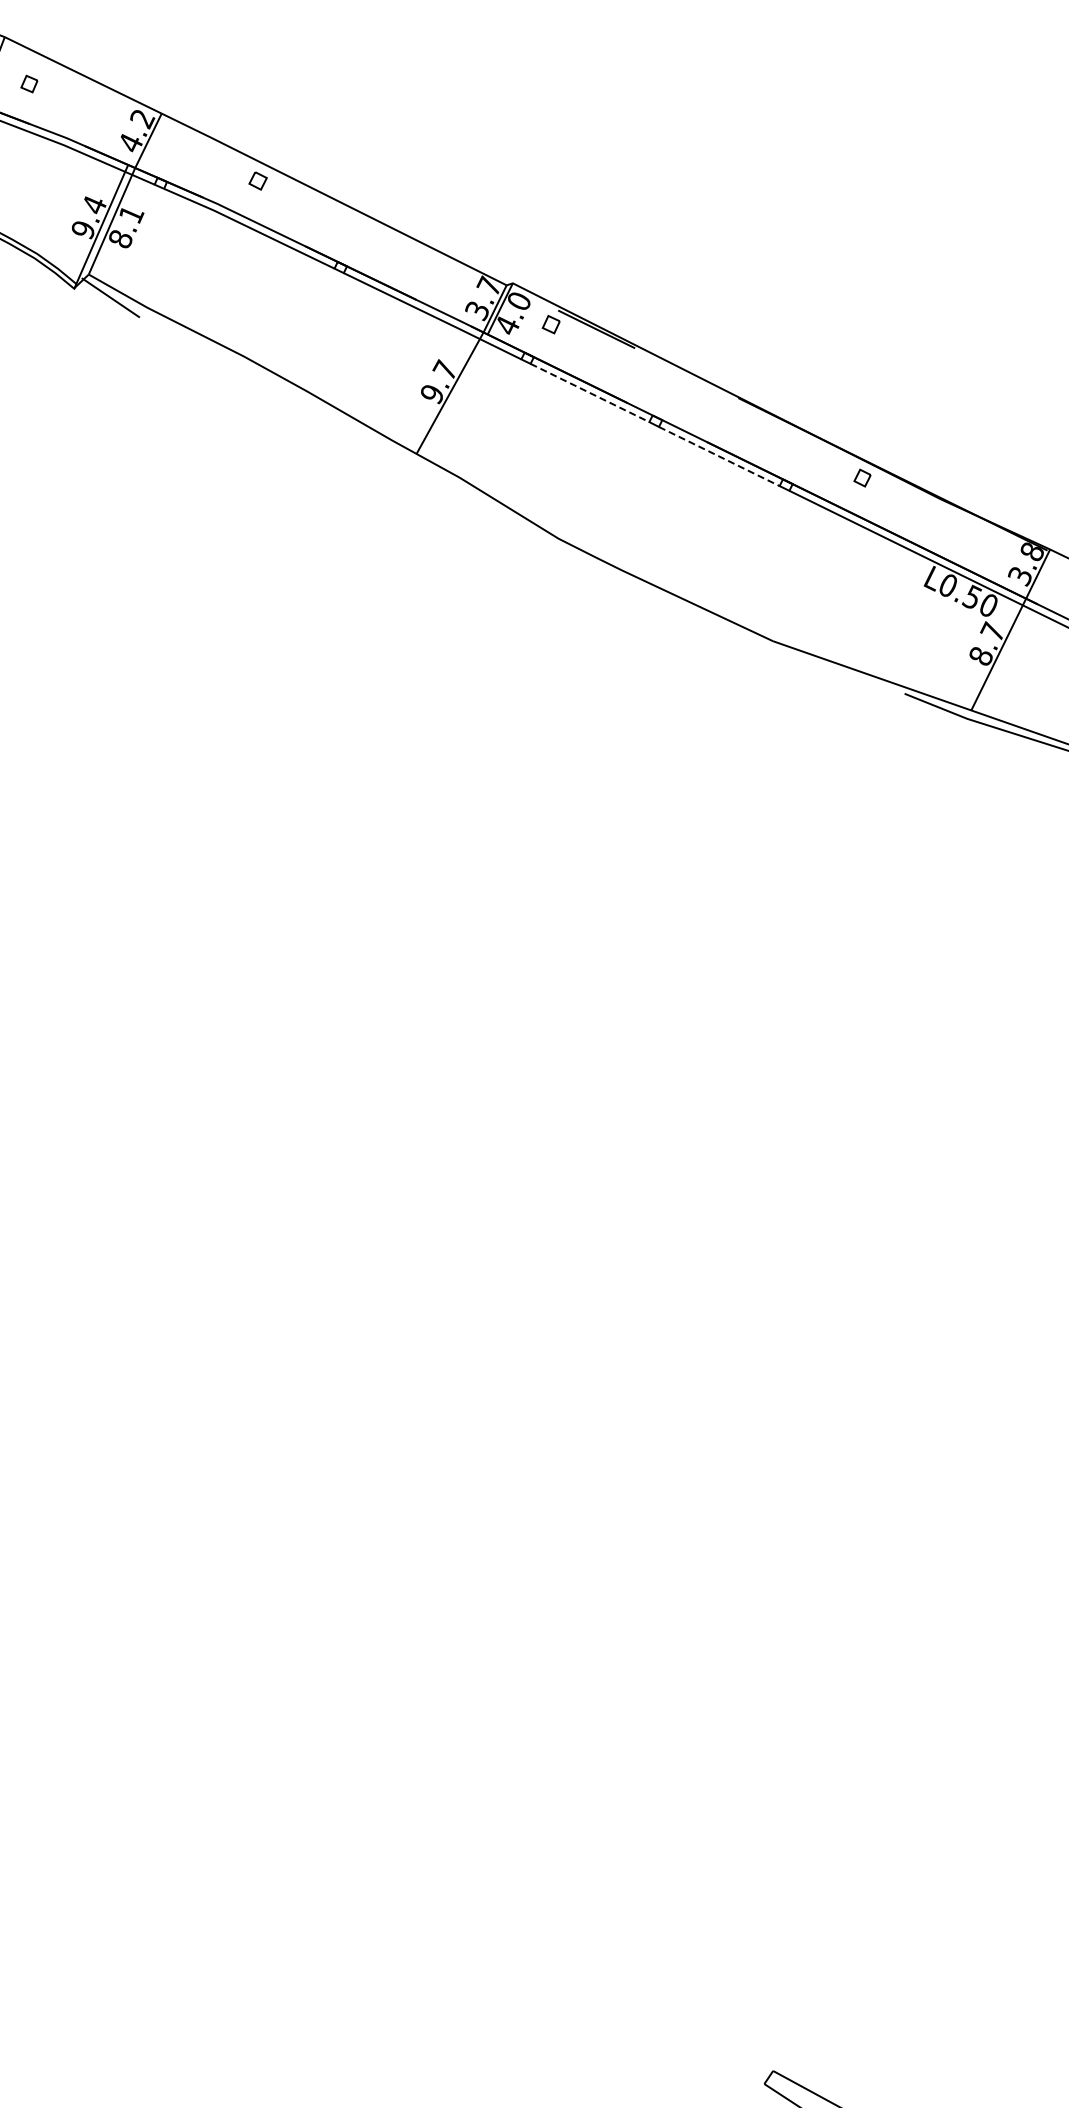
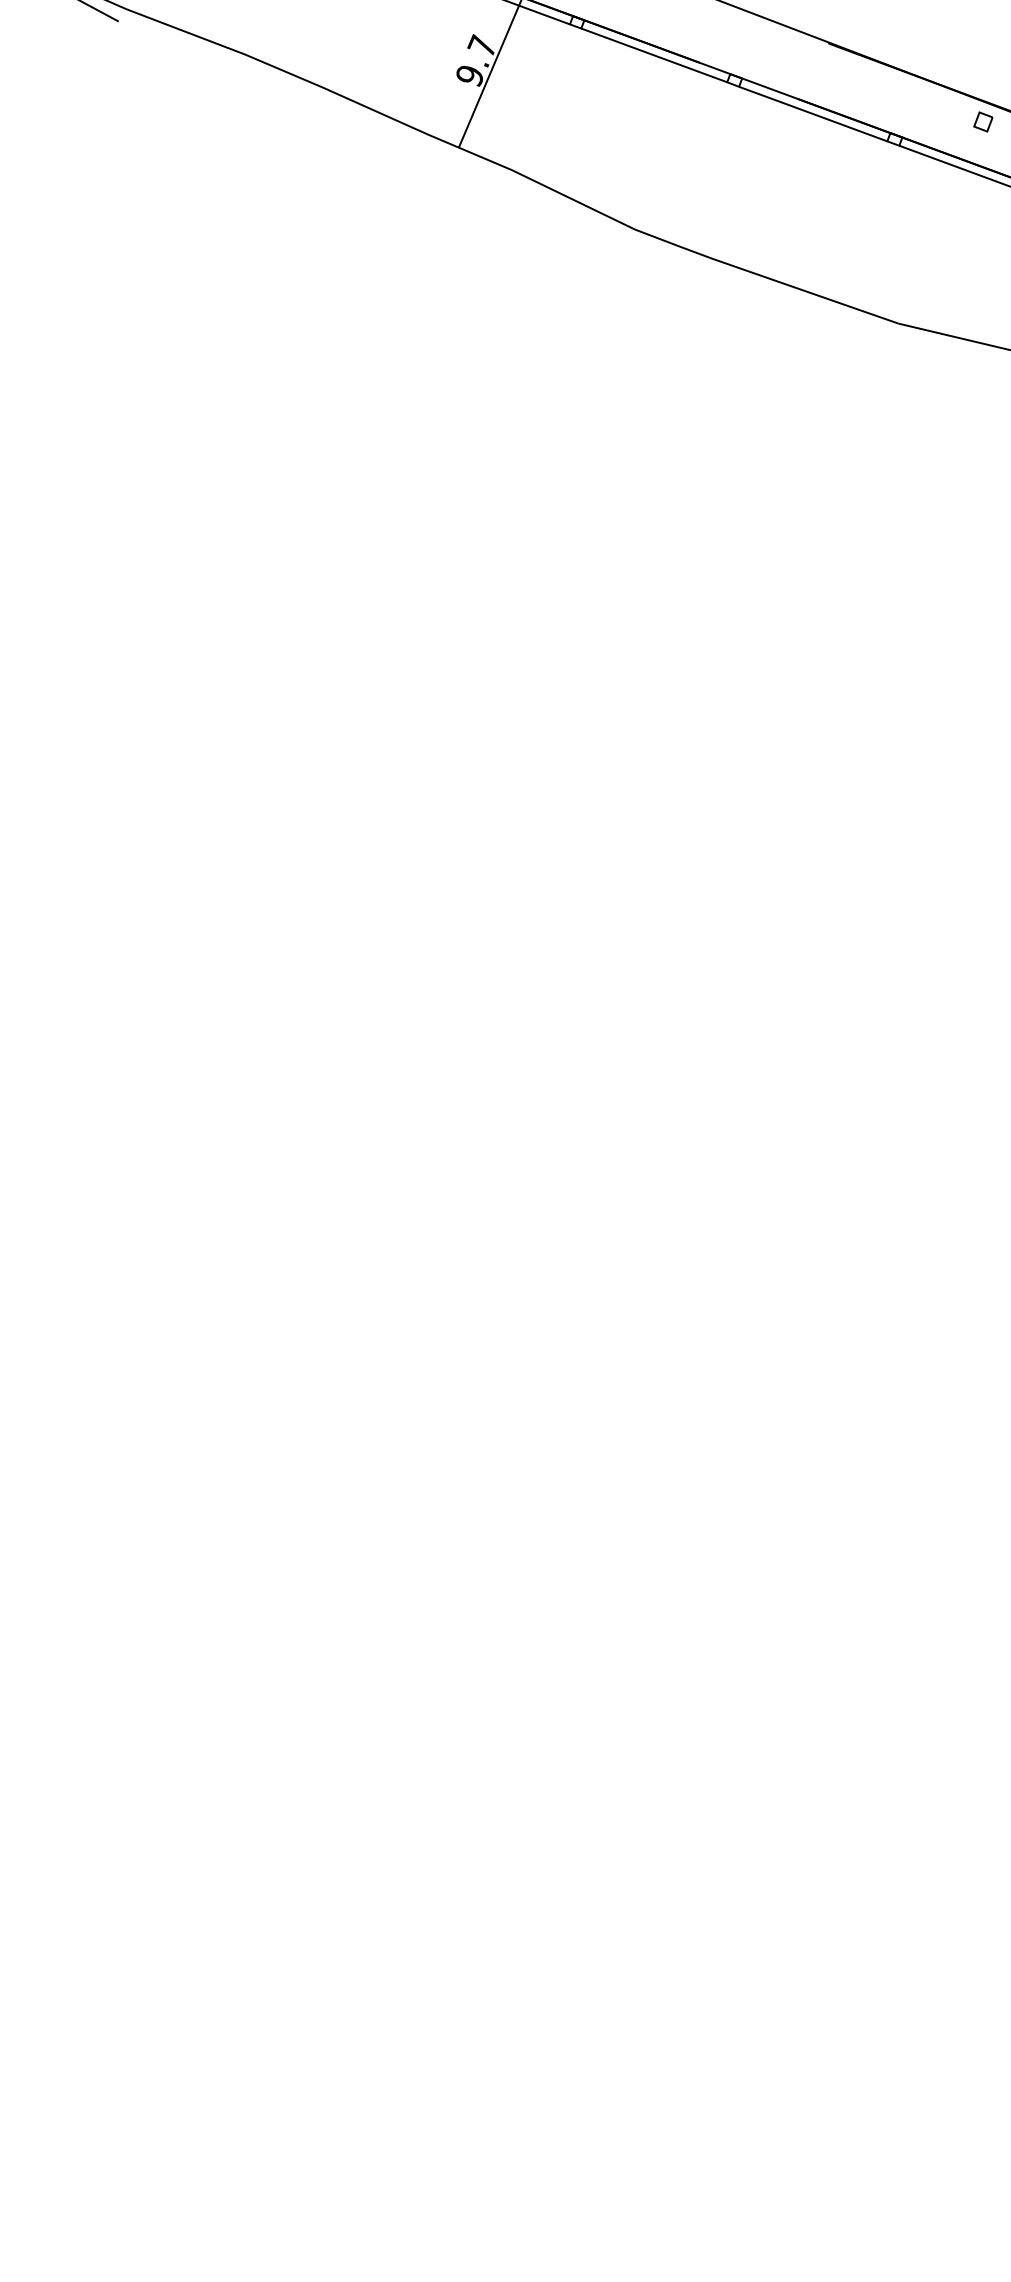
line: (590, 393) -> (654, 55), dashed -> solid
line: (718, 456) -> (812, 114), dashed -> solid

